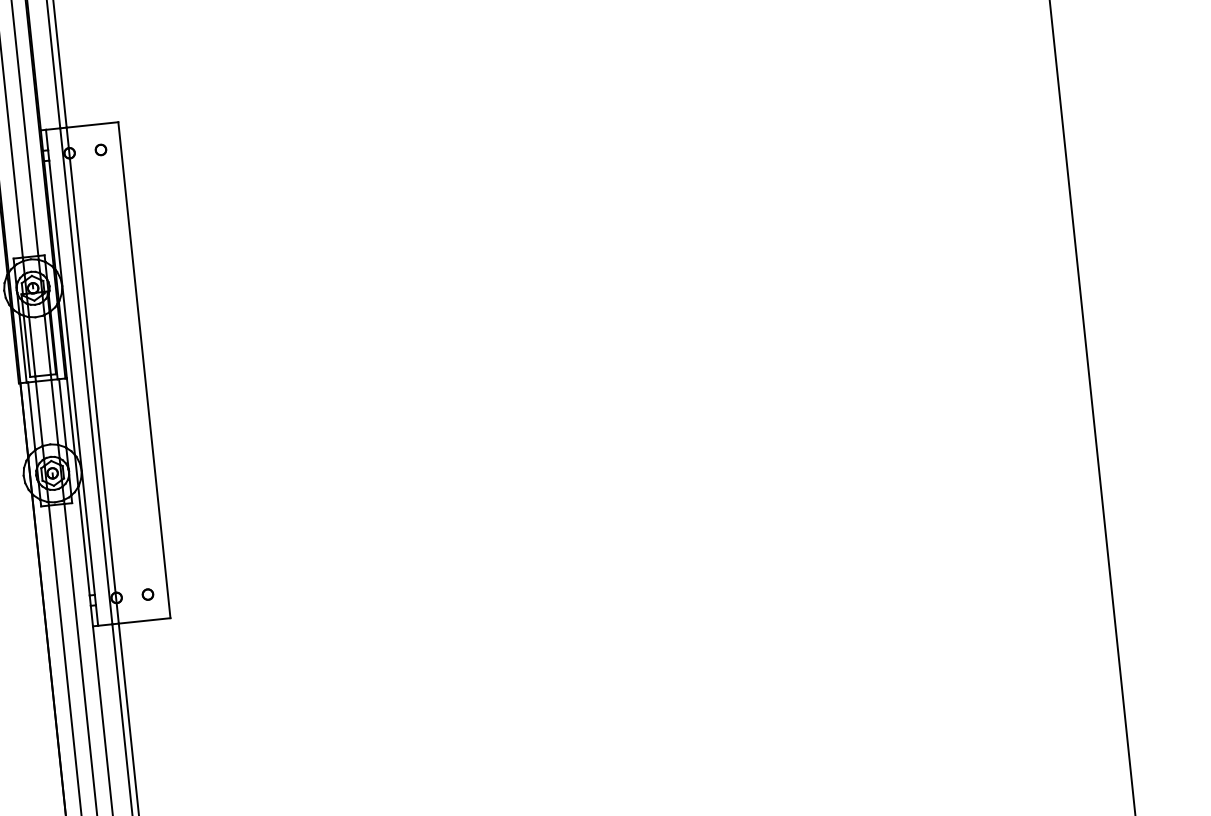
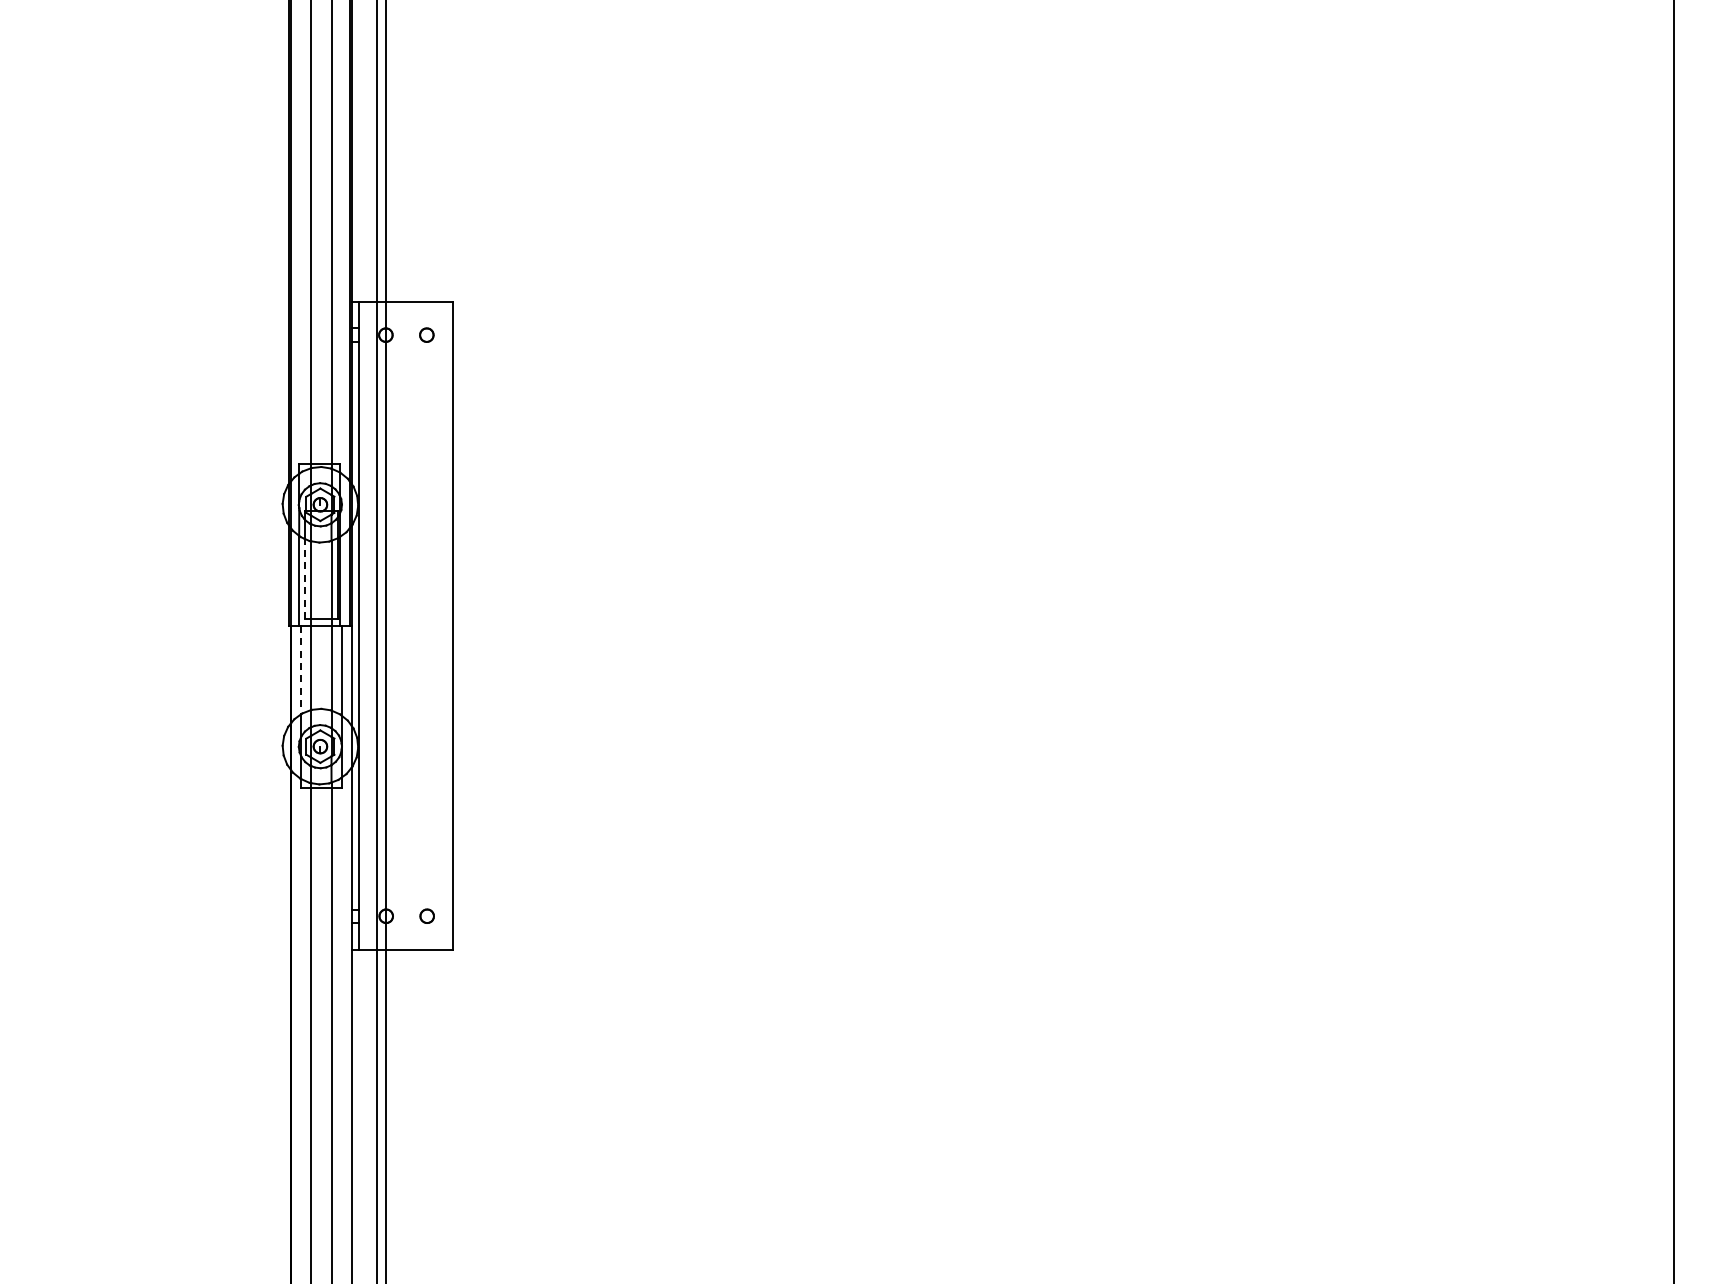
line: (26, 346) -> (304, 578), solid -> dashed
line: (32, 416) -> (301, 670), solid -> dashed

